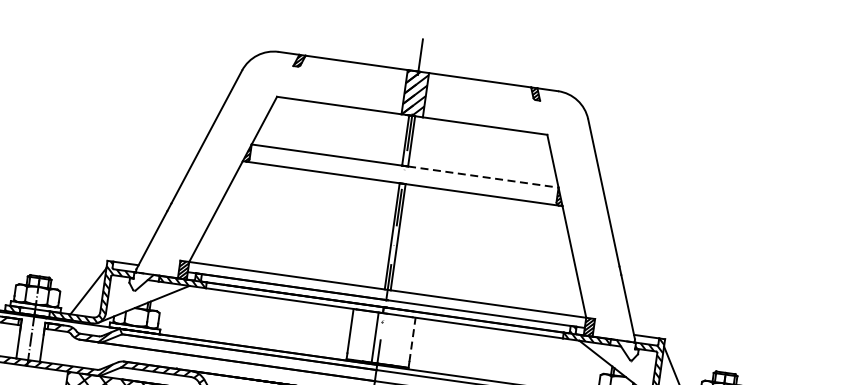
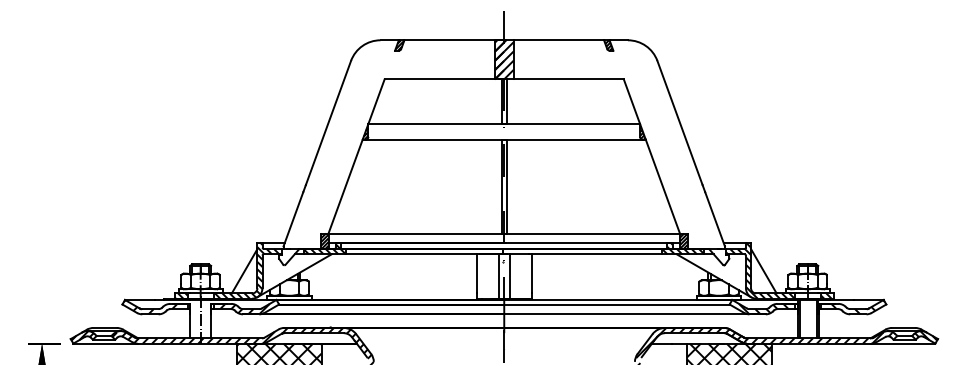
line: (483, 176) -> (573, 123), dashed -> solid
line: (386, 339) -> (509, 276), added
line: (412, 339) -> (531, 273), dashed -> solid

